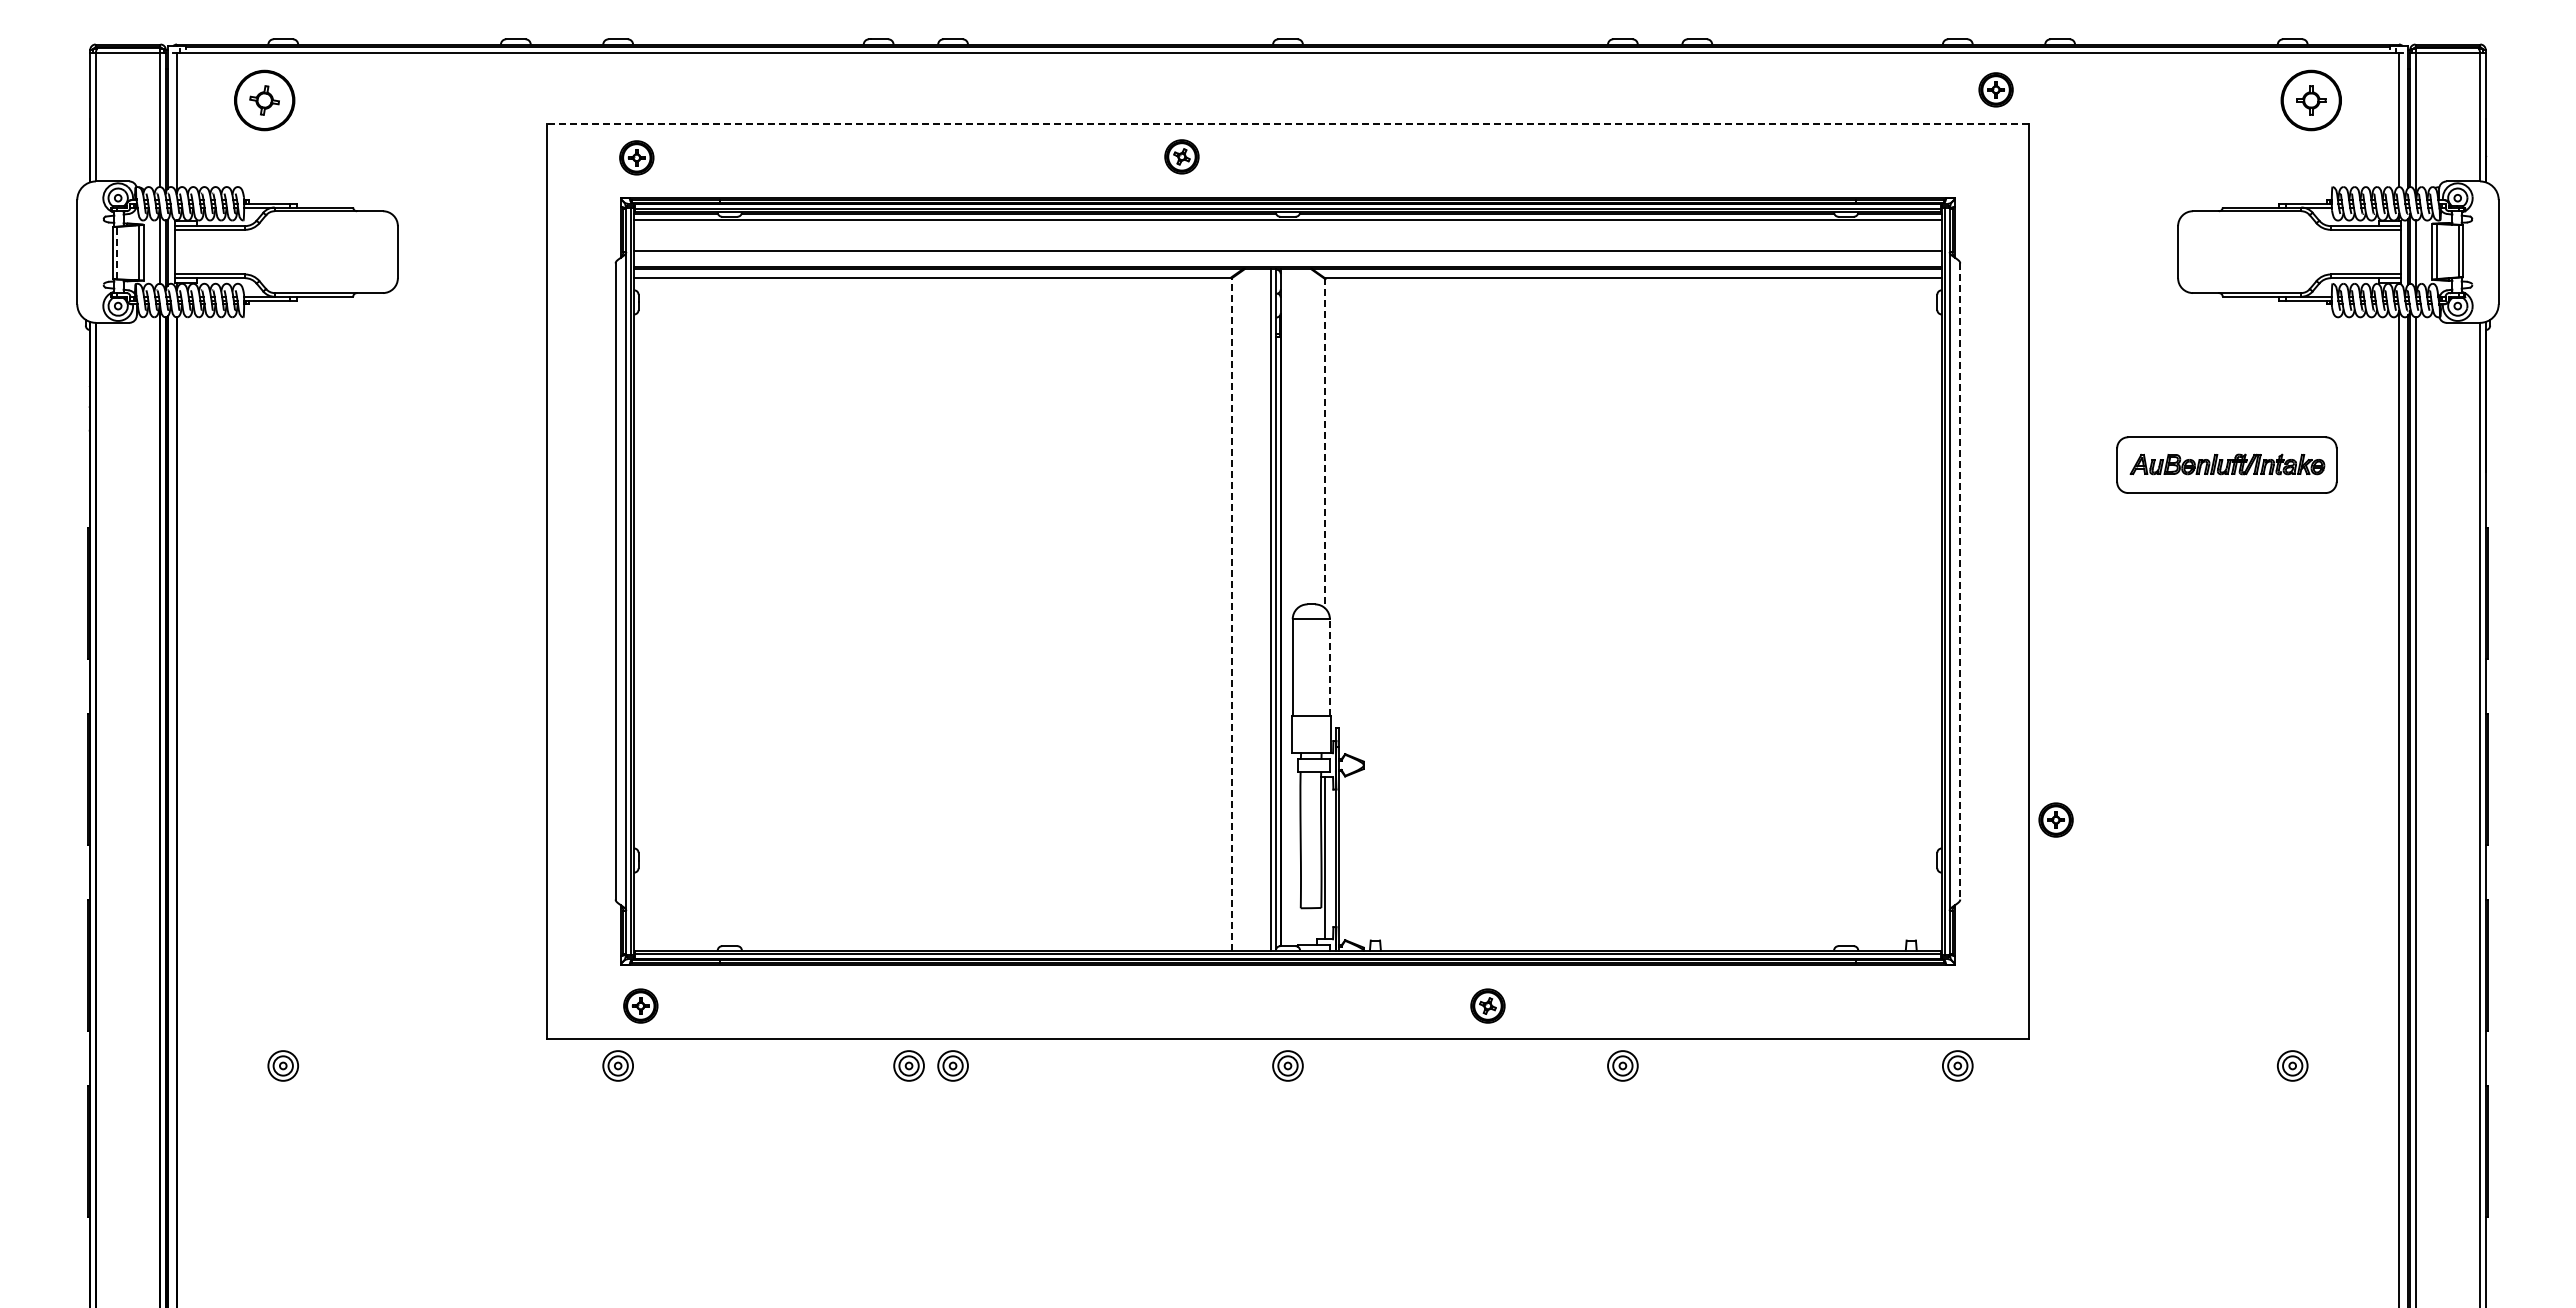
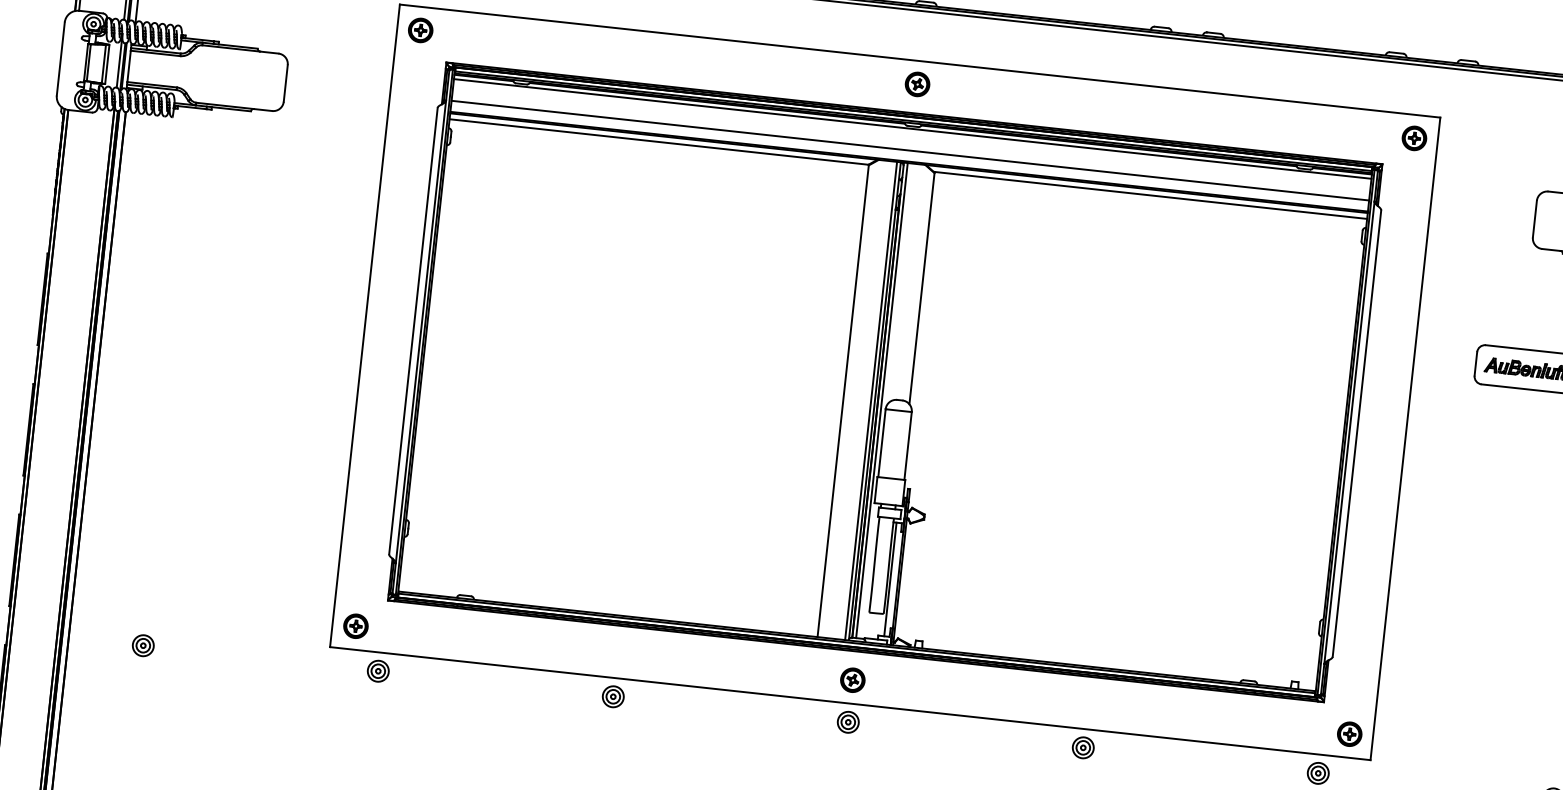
part: (1995, 89) -> (1414, 138), moved
line: (1287, 123) -> (919, 60), dashed -> solid
part: (1181, 156) -> (917, 84), moved
part: (636, 157) -> (420, 30), moved
line: (117, 252) -> (89, 62), dashed -> solid
line: (1325, 443) -> (922, 288), dashed -> solid
line: (1960, 581) -> (1357, 433), dashed -> solid
line: (1286, 607) -> (882, 400), added
line: (1231, 614) -> (843, 401), dashed -> solid
line: (1329, 667) -> (907, 445), dashed -> solid
part: (2055, 819) -> (1349, 733), moved
part: (640, 1005) -> (355, 625), moved
part: (1487, 1005) -> (852, 679), moved
part: (908, 1065) -> (582, 693), removed

